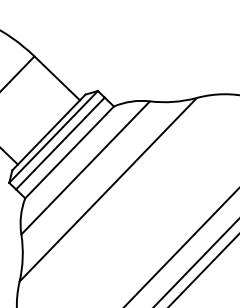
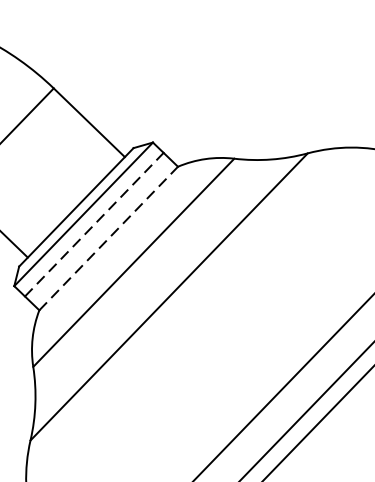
line: (60, 143) -> (94, 224), solid -> dashed
line: (69, 152) -> (108, 238), solid -> dashed

